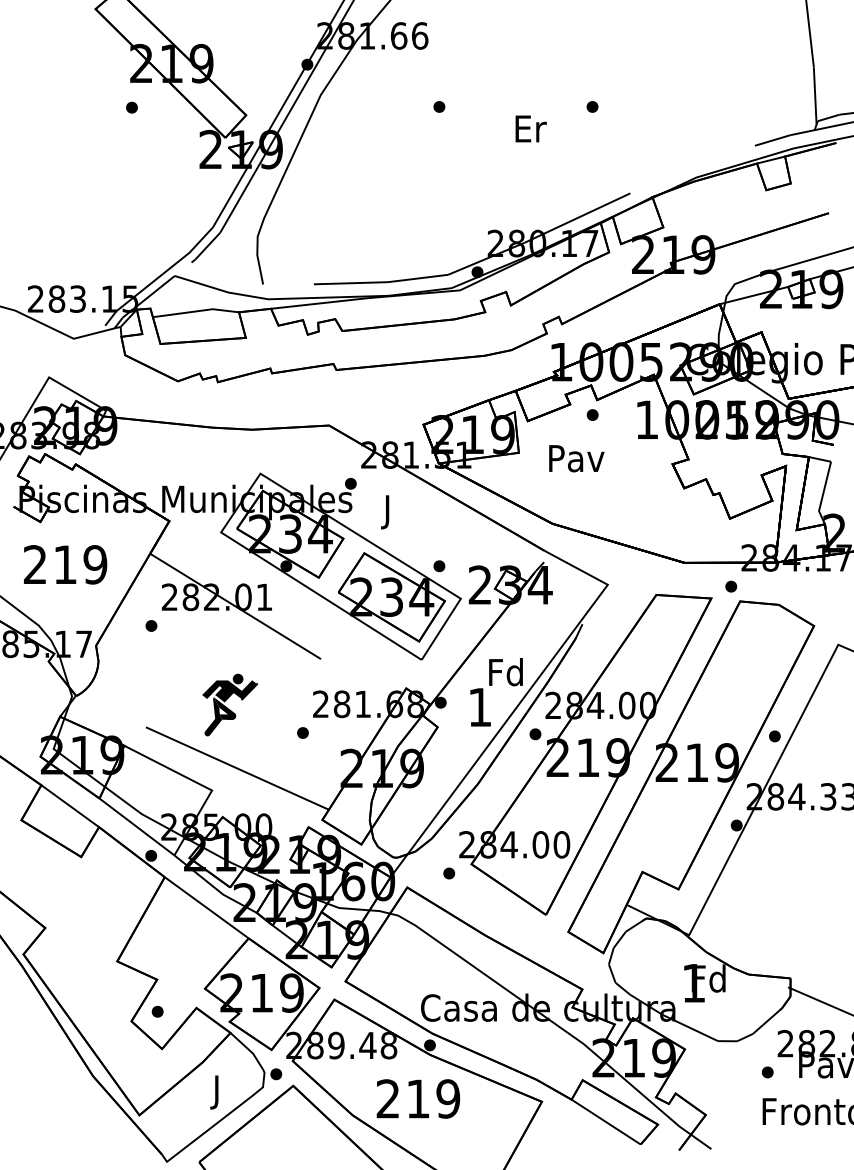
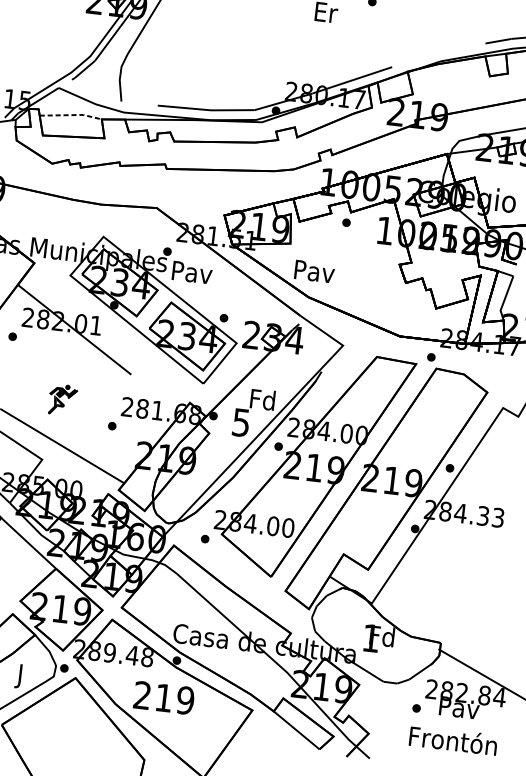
line: (197, 311) -> (72, 115), solid -> dashed
text: (576, 458) -> (314, 271), moved
text: (388, 512) -> (192, 275), J -> Pav
part: (229, 704) -> (62, 399), size x0.7
text: (479, 707) -> (240, 422), 1 -> 5

